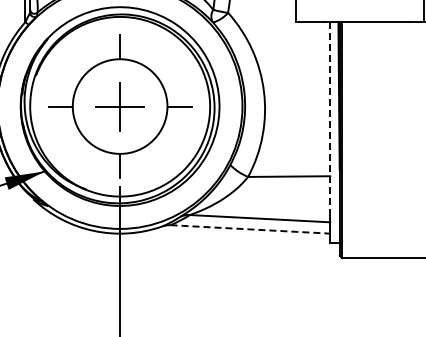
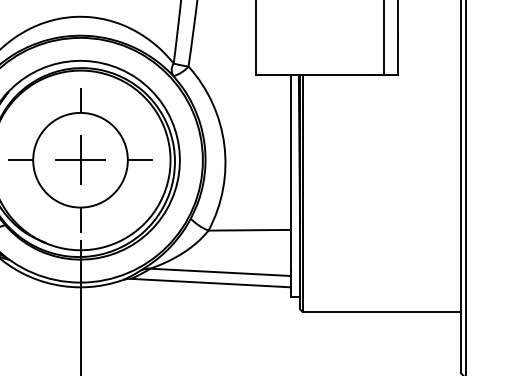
line: (330, 119) -> (290, 173), dashed -> solid
line: (250, 229) -> (210, 283), dashed -> solid

